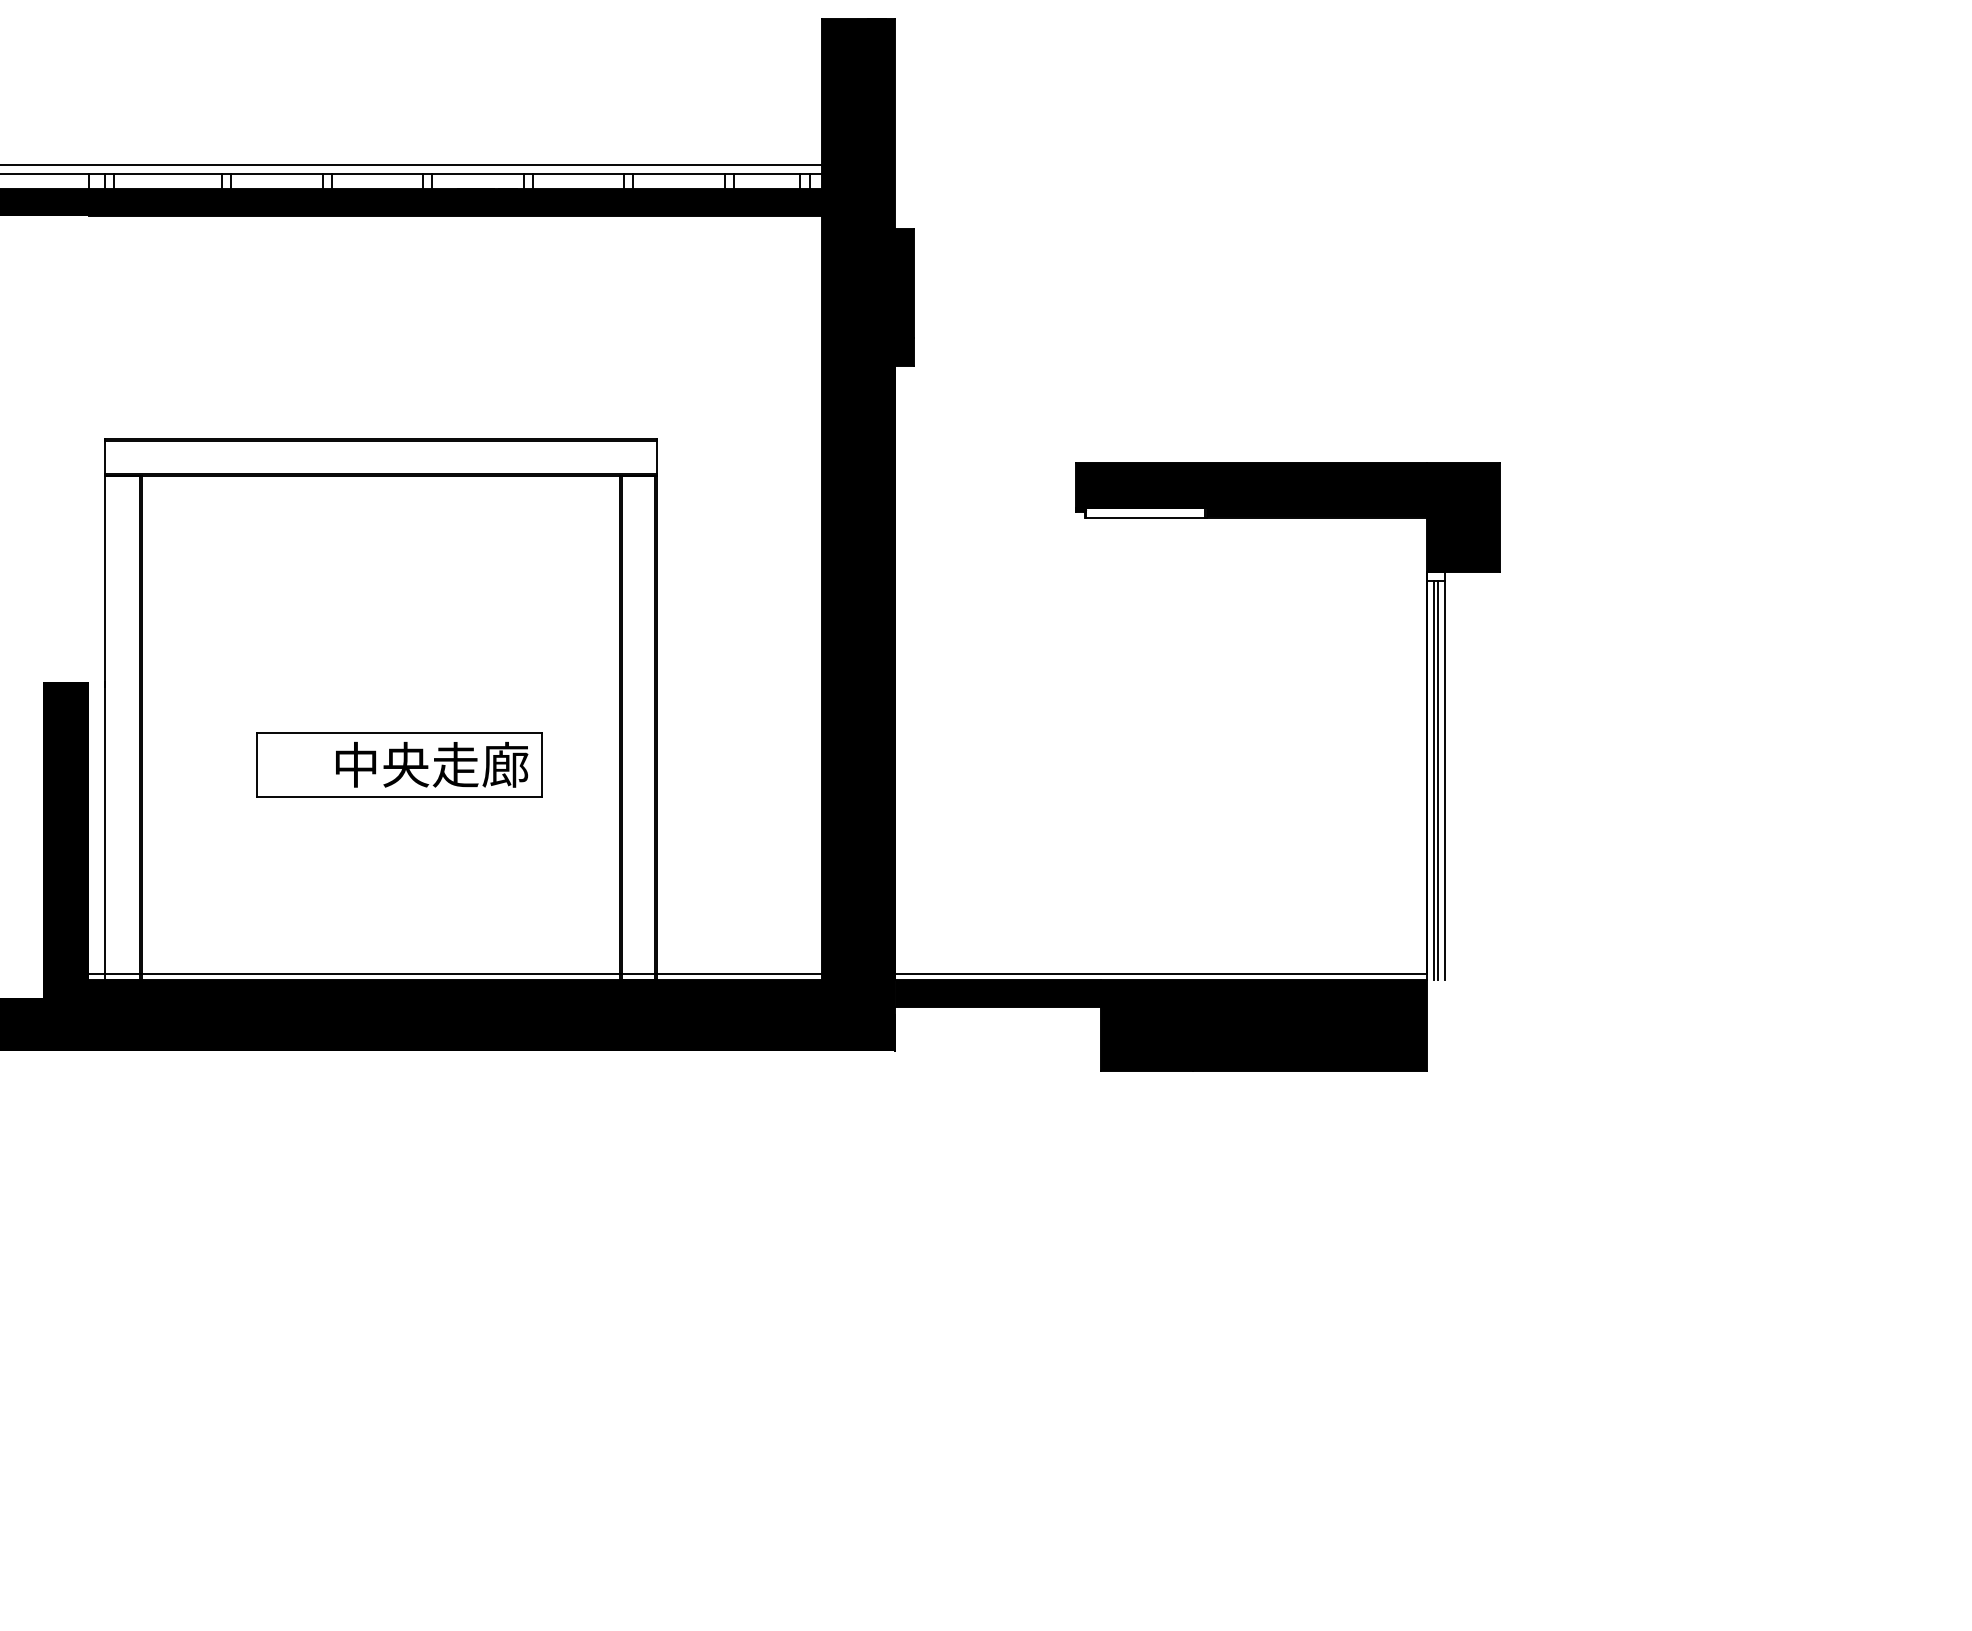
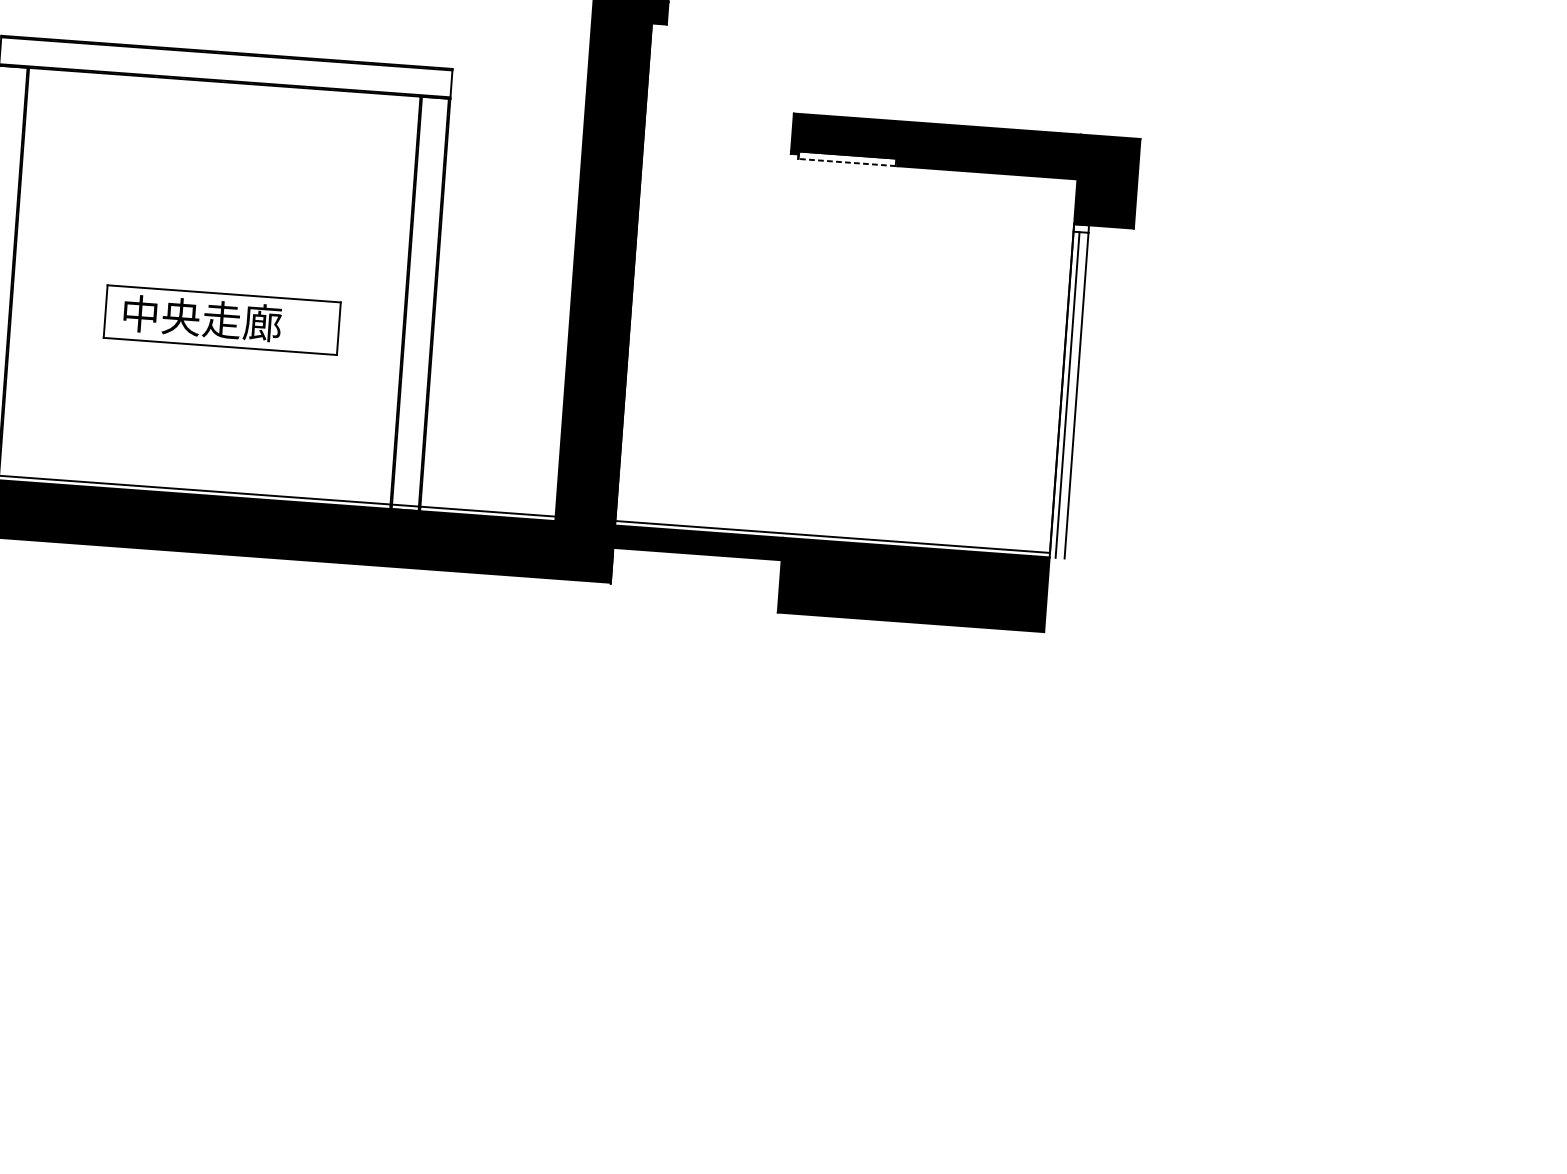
line: (1144, 517) -> (846, 162), solid -> dashed
text: (432, 764) -> (202, 318), moved
line: (1437, 780) -> (1070, 395), removed

